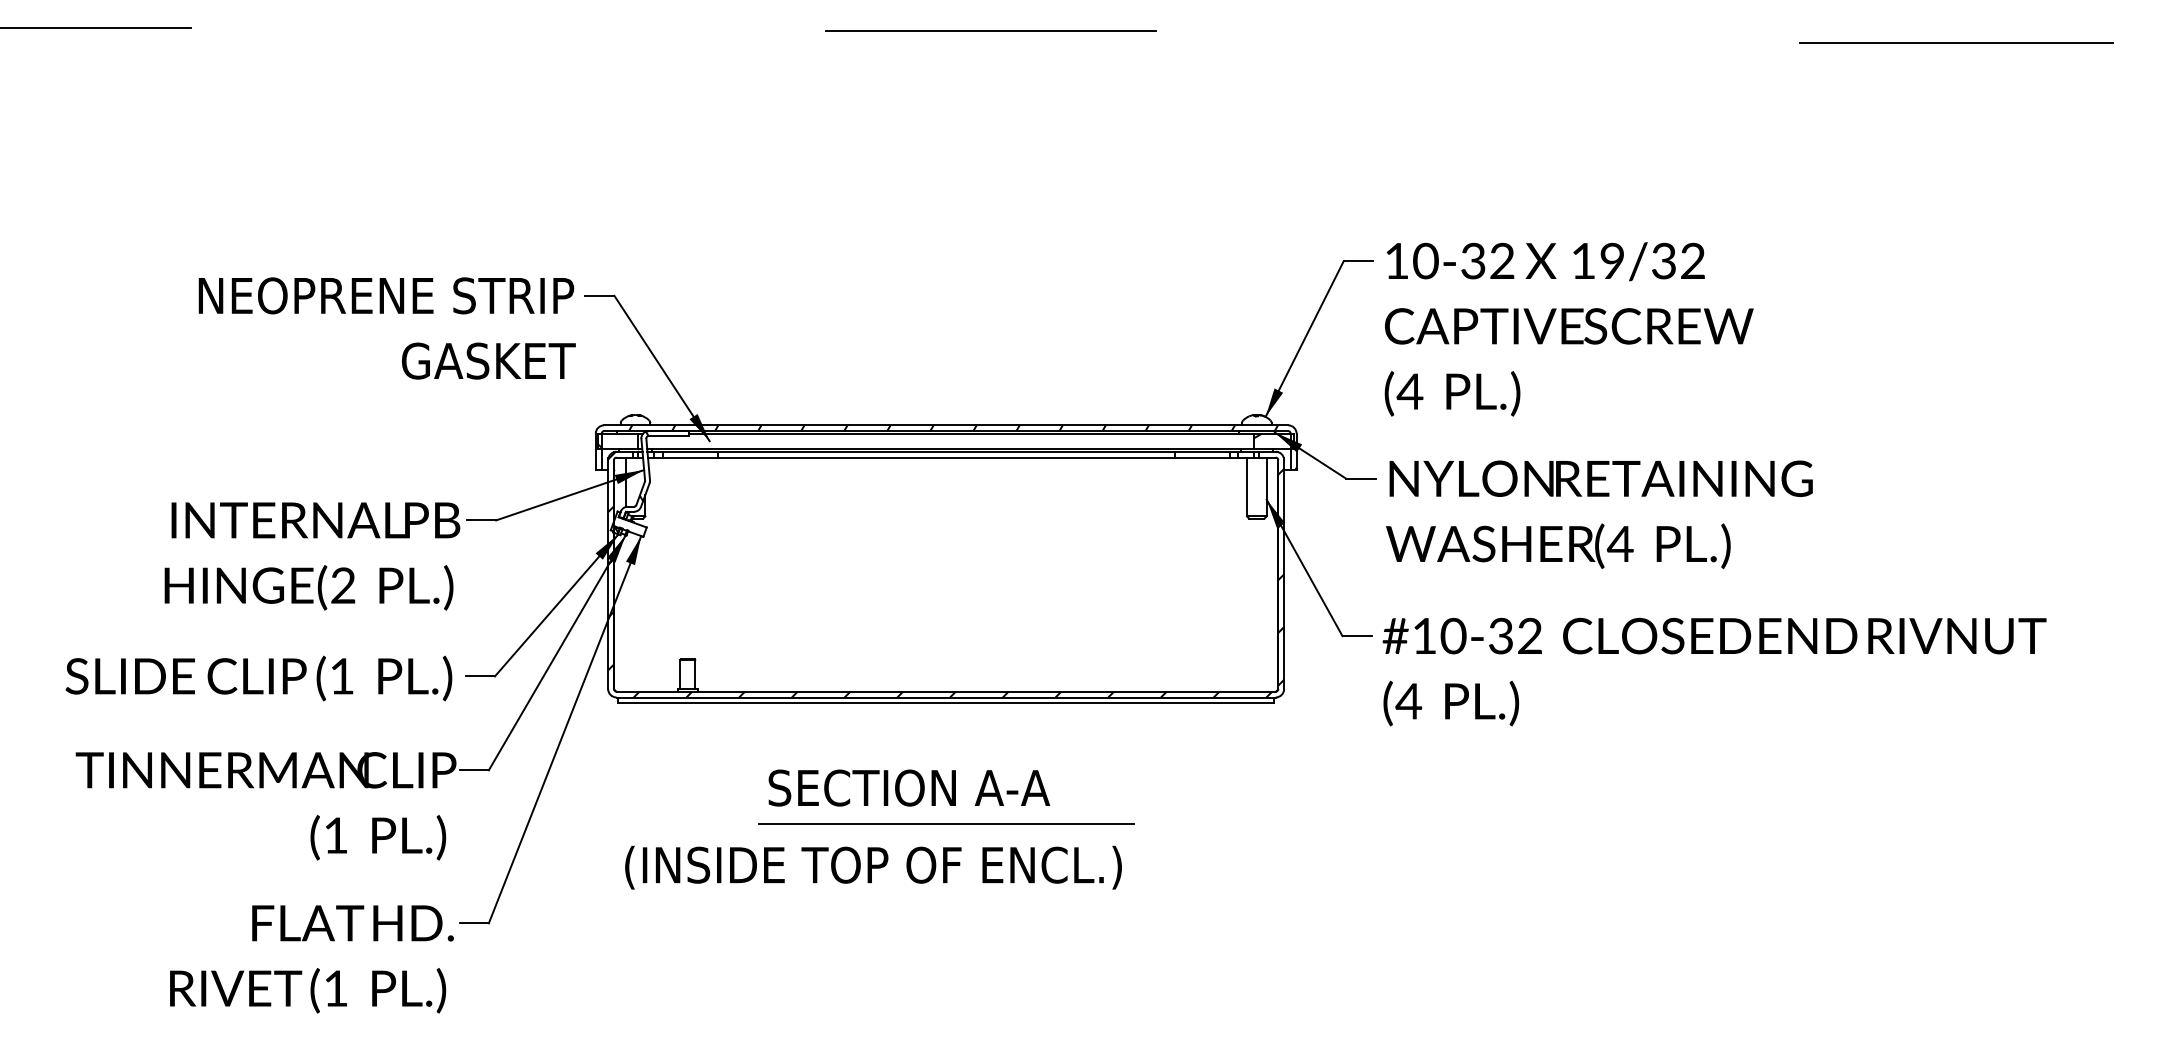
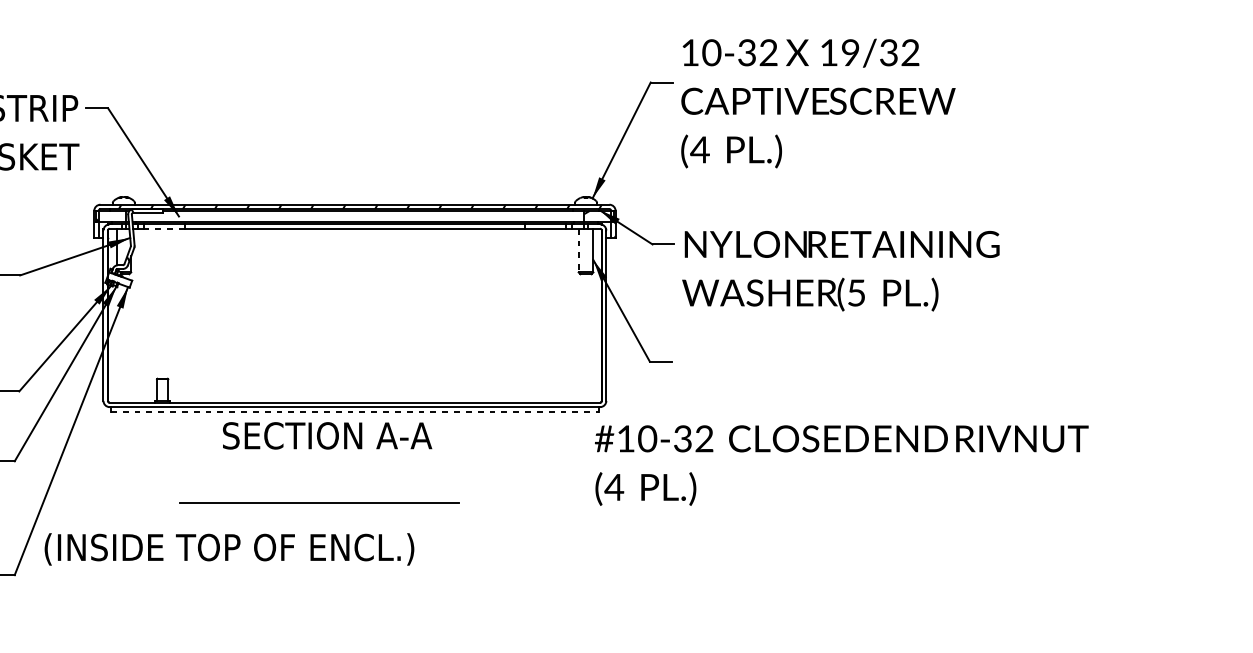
text: (1568, 329) -> (817, 103), moved
line: (689, 457) -> (163, 228), solid -> dashed
line: (1247, 487) -> (579, 250), solid -> dashed
text: (1619, 544) -> (855, 293), (4 -> (5
hatch: (946, 574) -> (355, 315), removed
text: (1714, 671) -> (841, 465), moved
line: (946, 703) -> (355, 411), solid -> dashed
text: (909, 787) -> (327, 435), moved
line: (946, 823) -> (319, 502), moved
text: (873, 867) -> (229, 549), moved

